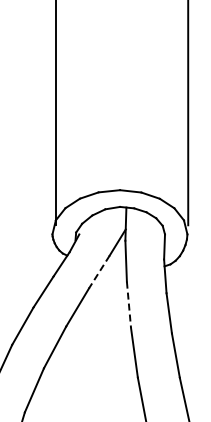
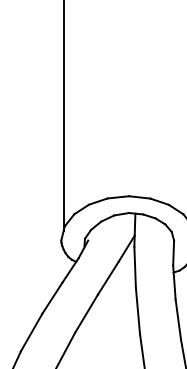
line: (99, 272) -> (108, 278), dashed -> solid
line: (129, 305) -> (138, 311), dashed -> solid

